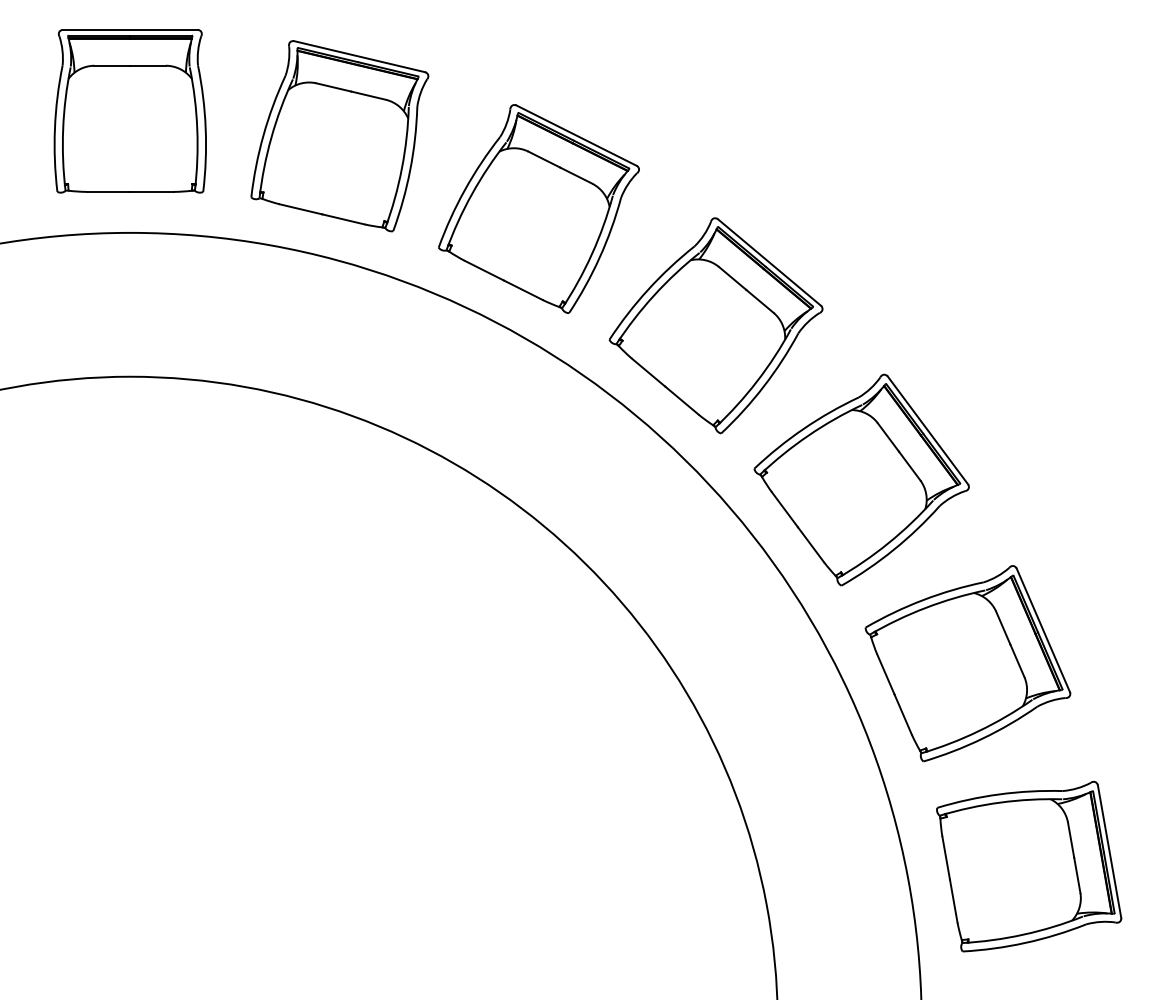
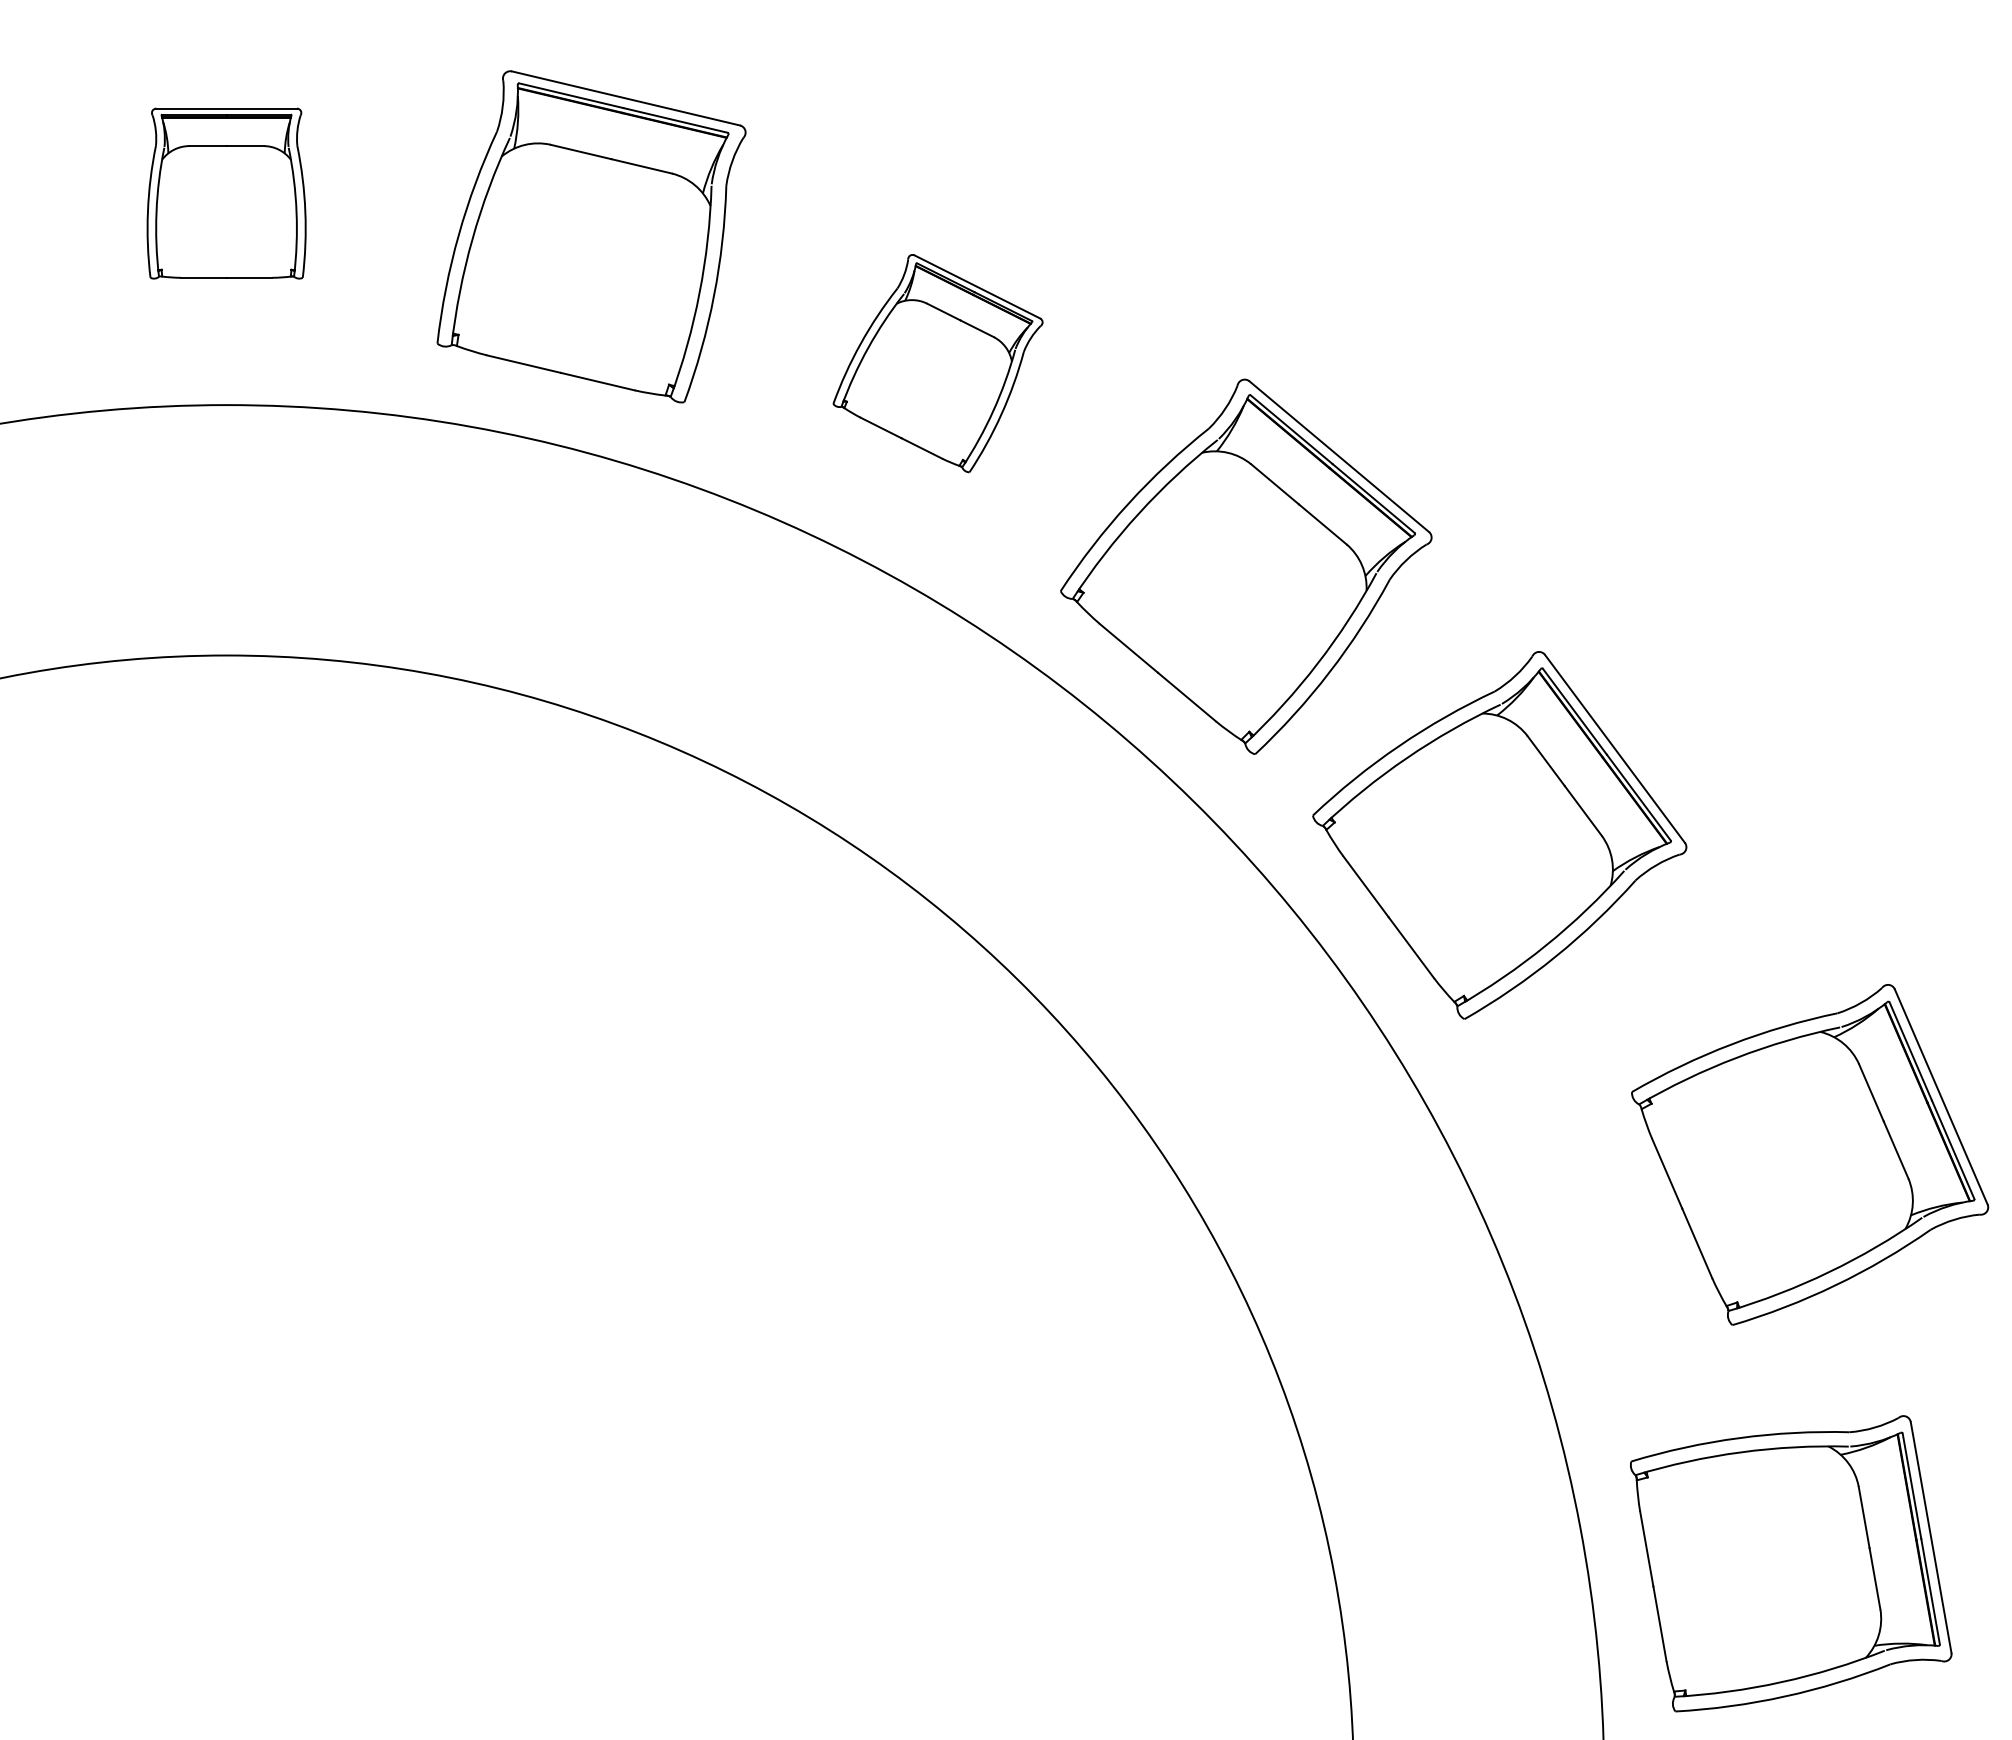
part: (129, 111) -> (225, 193), size x0.6
part: (538, 208) -> (937, 362), size x0.6
part: (967, 663) -> (1809, 1154), moved
part: (1029, 866) -> (1791, 1563), moved

